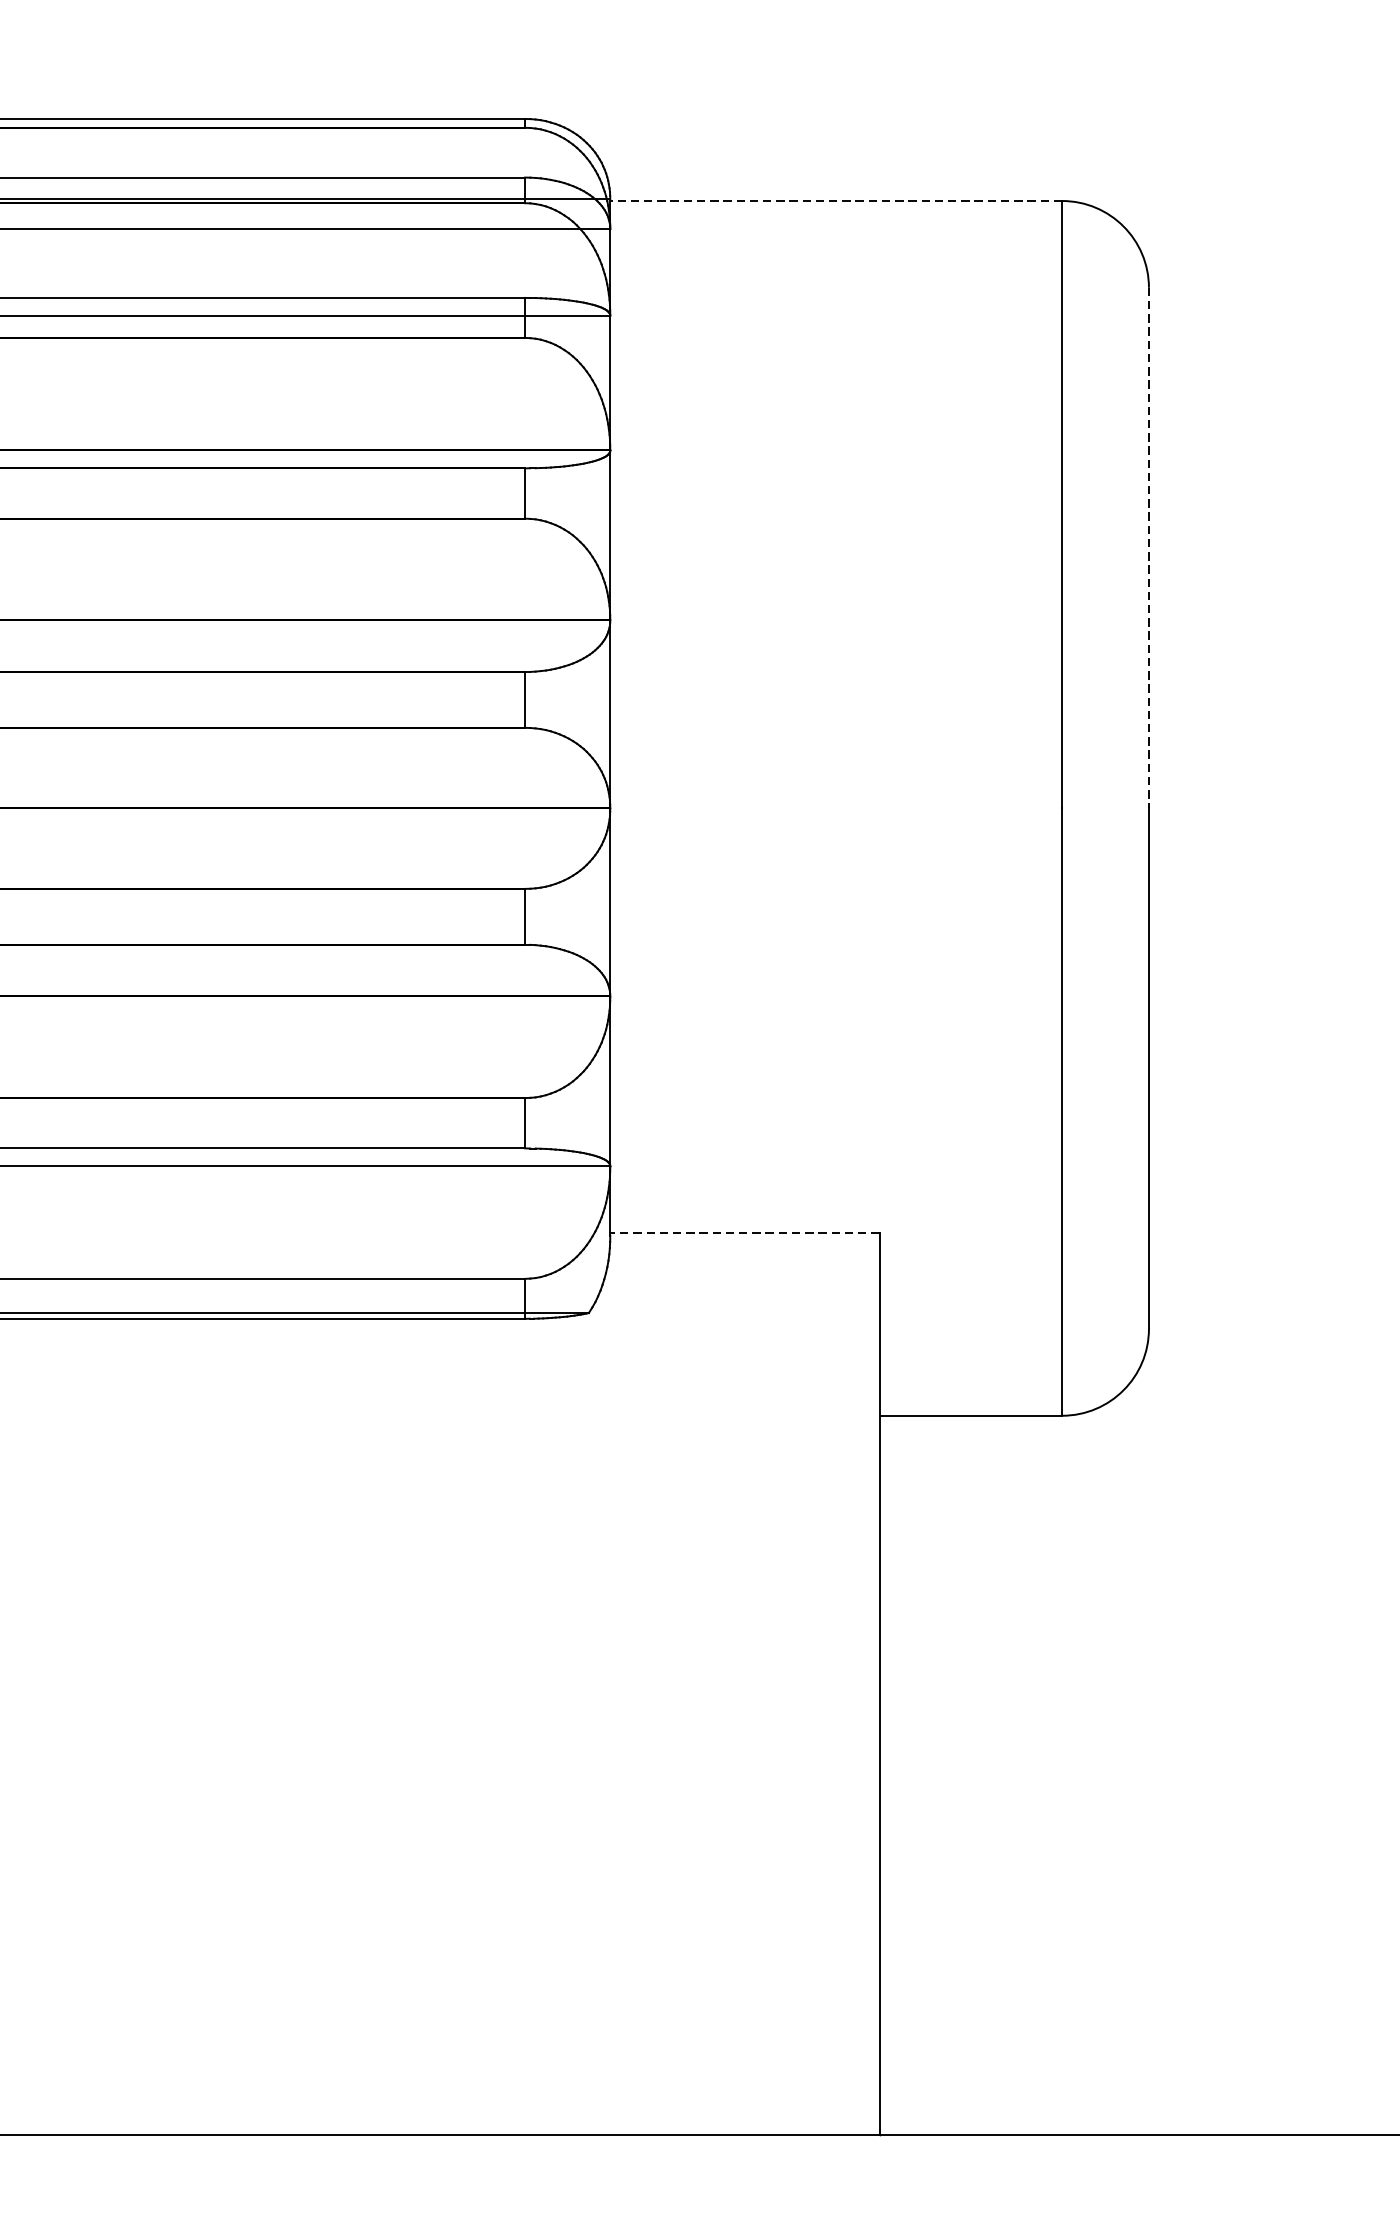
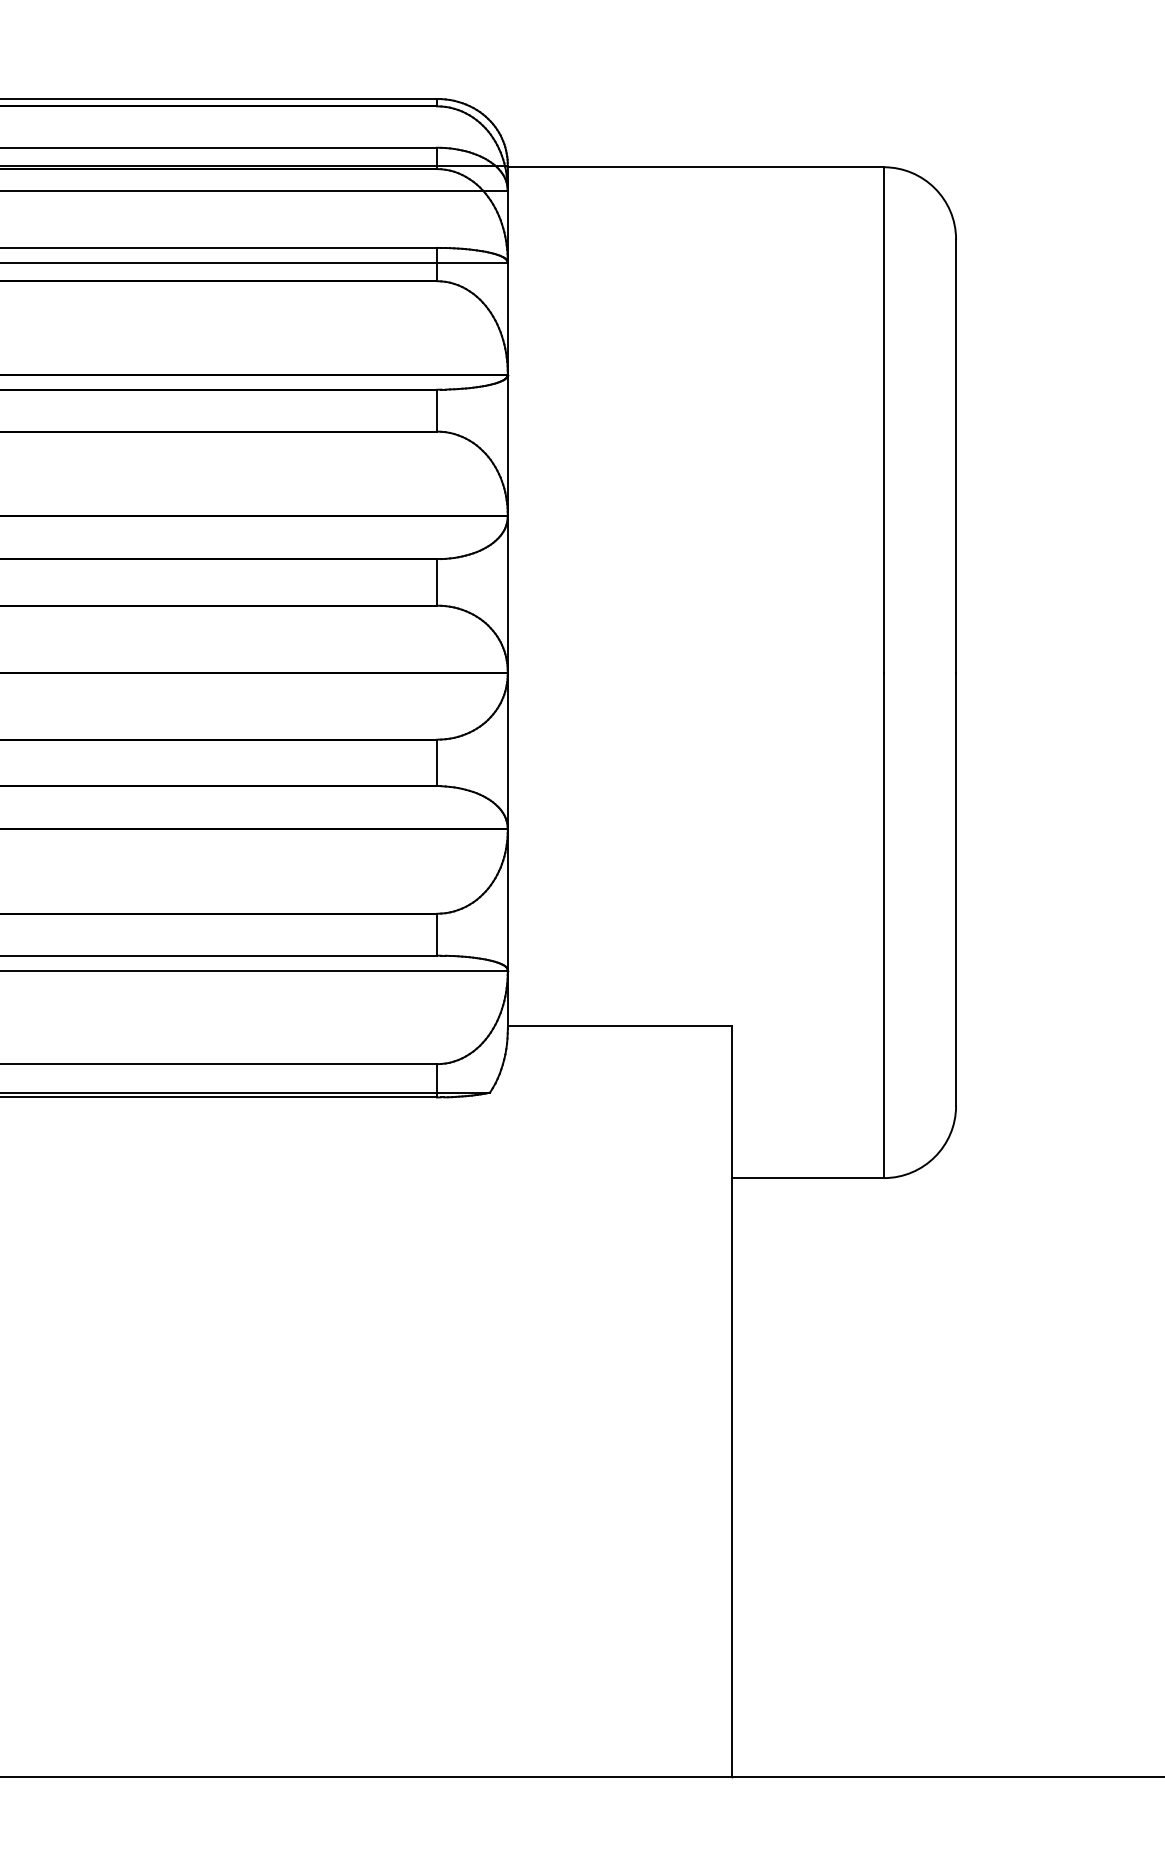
line: (835, 201) -> (695, 167), dashed -> solid
line: (1149, 548) -> (956, 456), dashed -> solid
line: (744, 1233) -> (619, 1026), dashed -> solid

